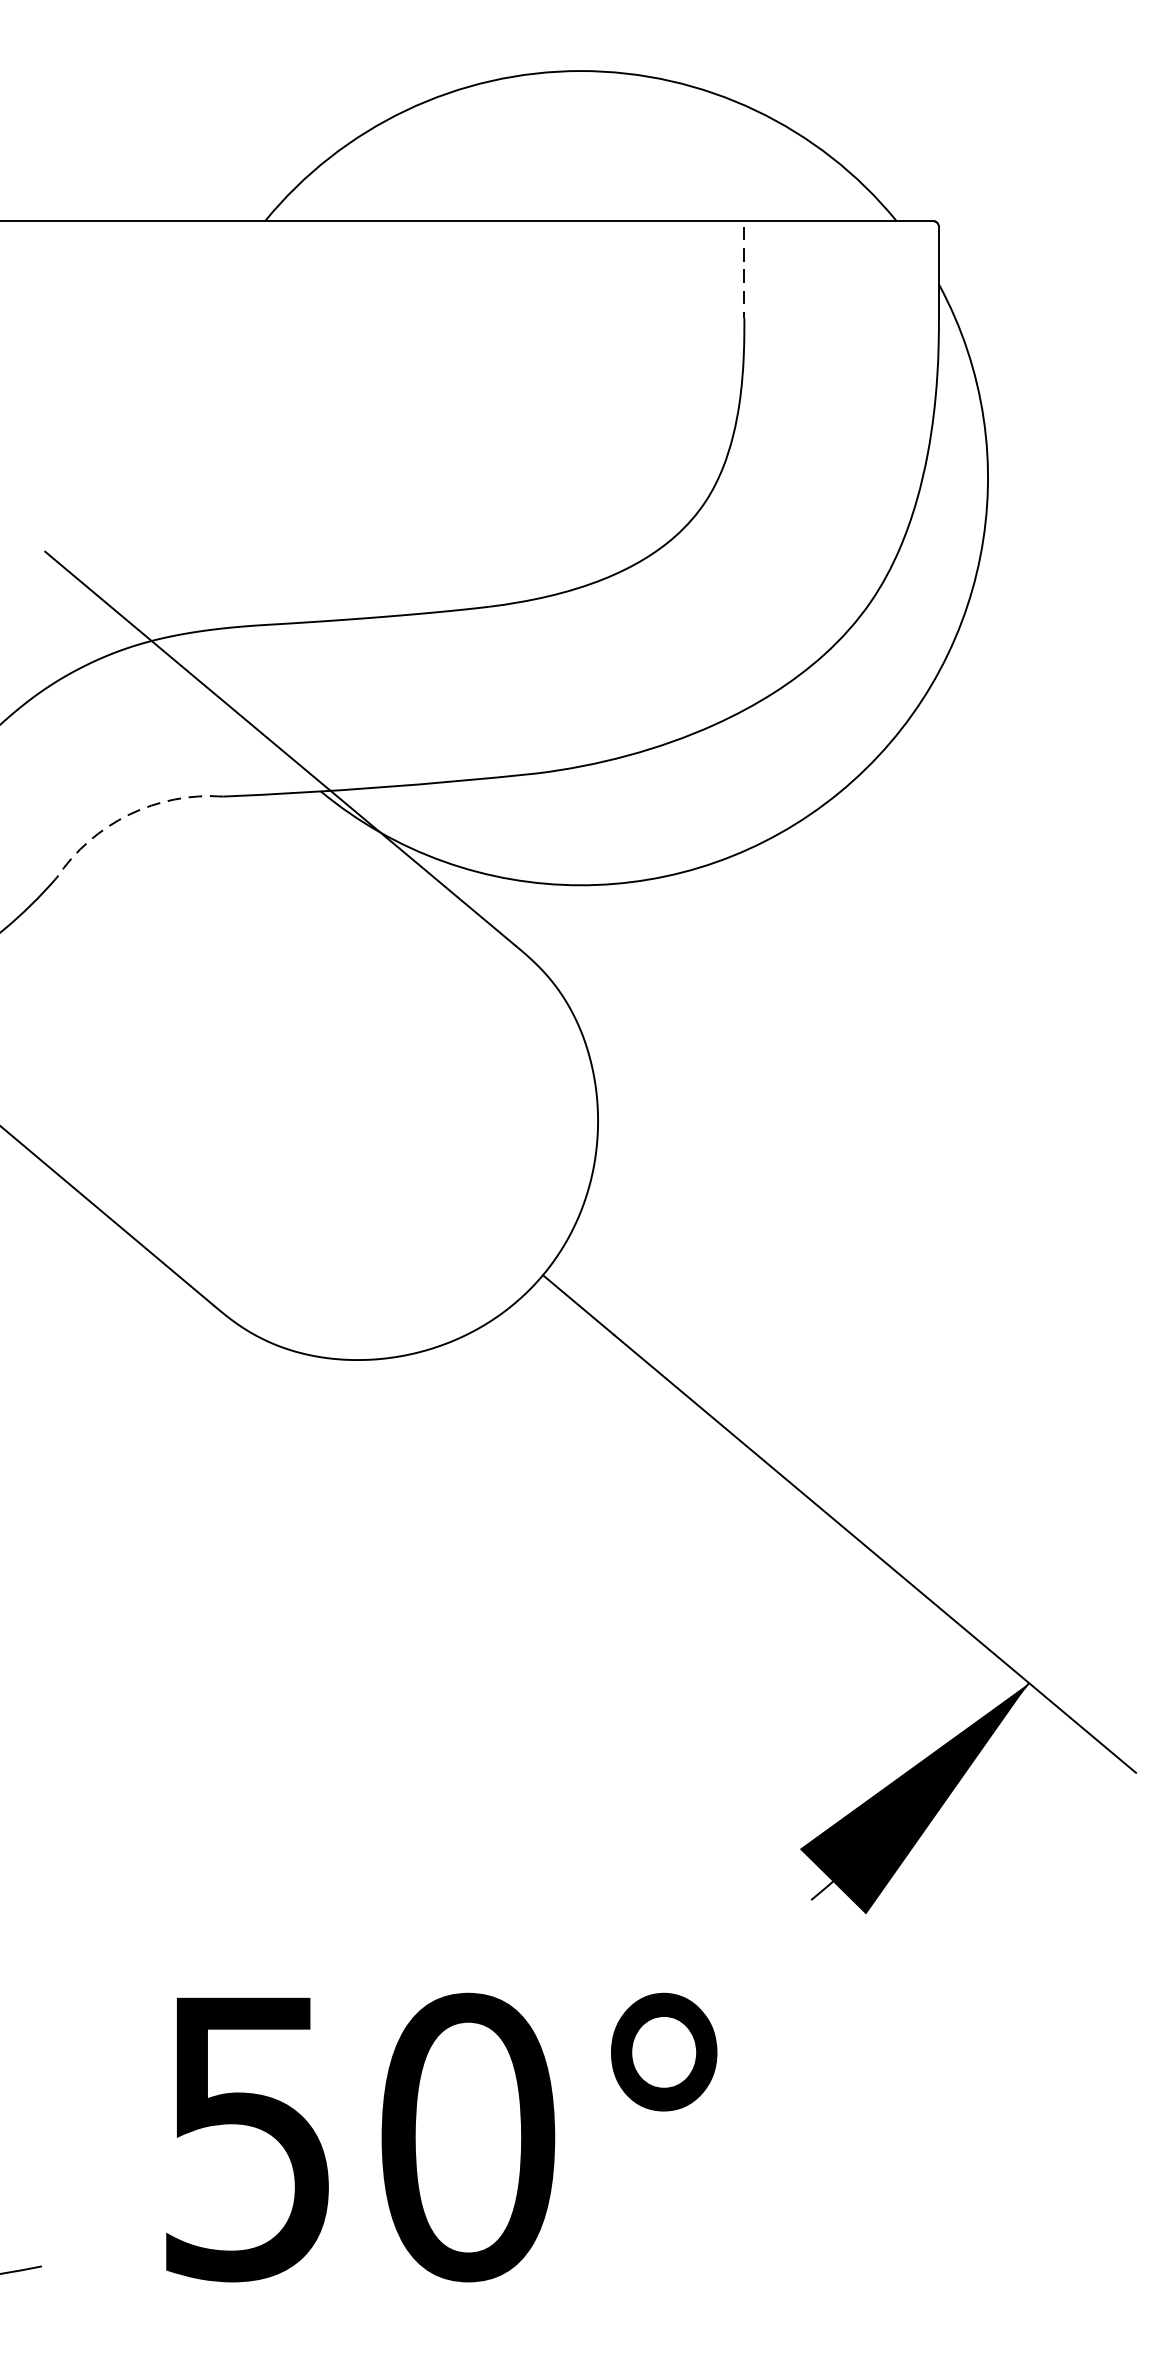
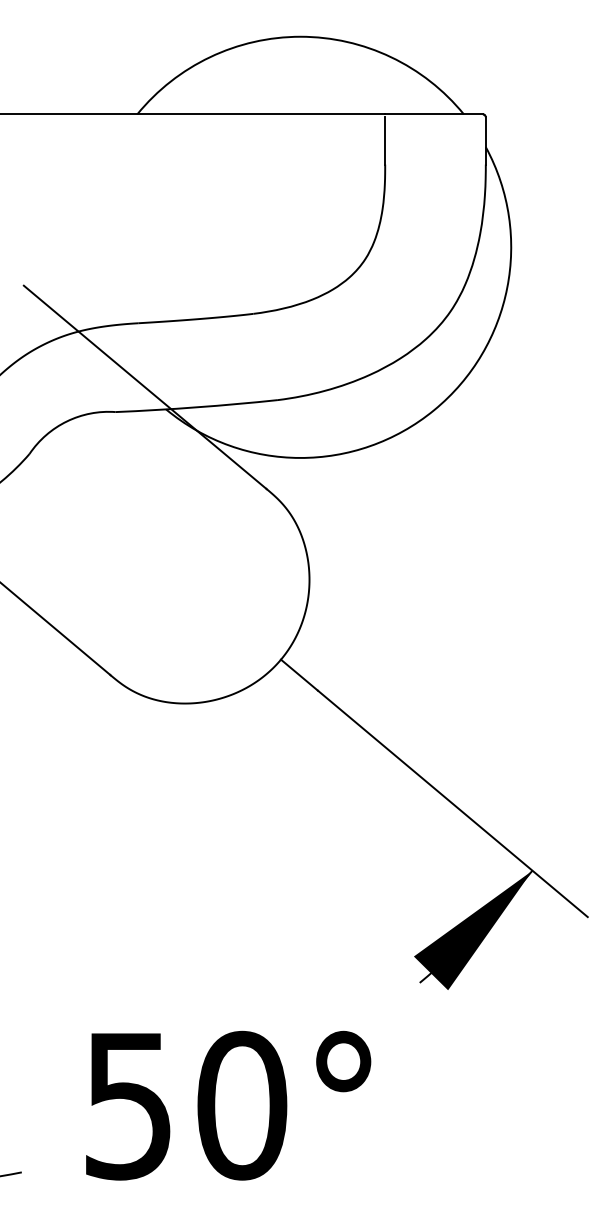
line: (744, 271) -> (385, 140), dashed -> solid
arc: (128, 814) -> (66, 421), dashed -> solid

